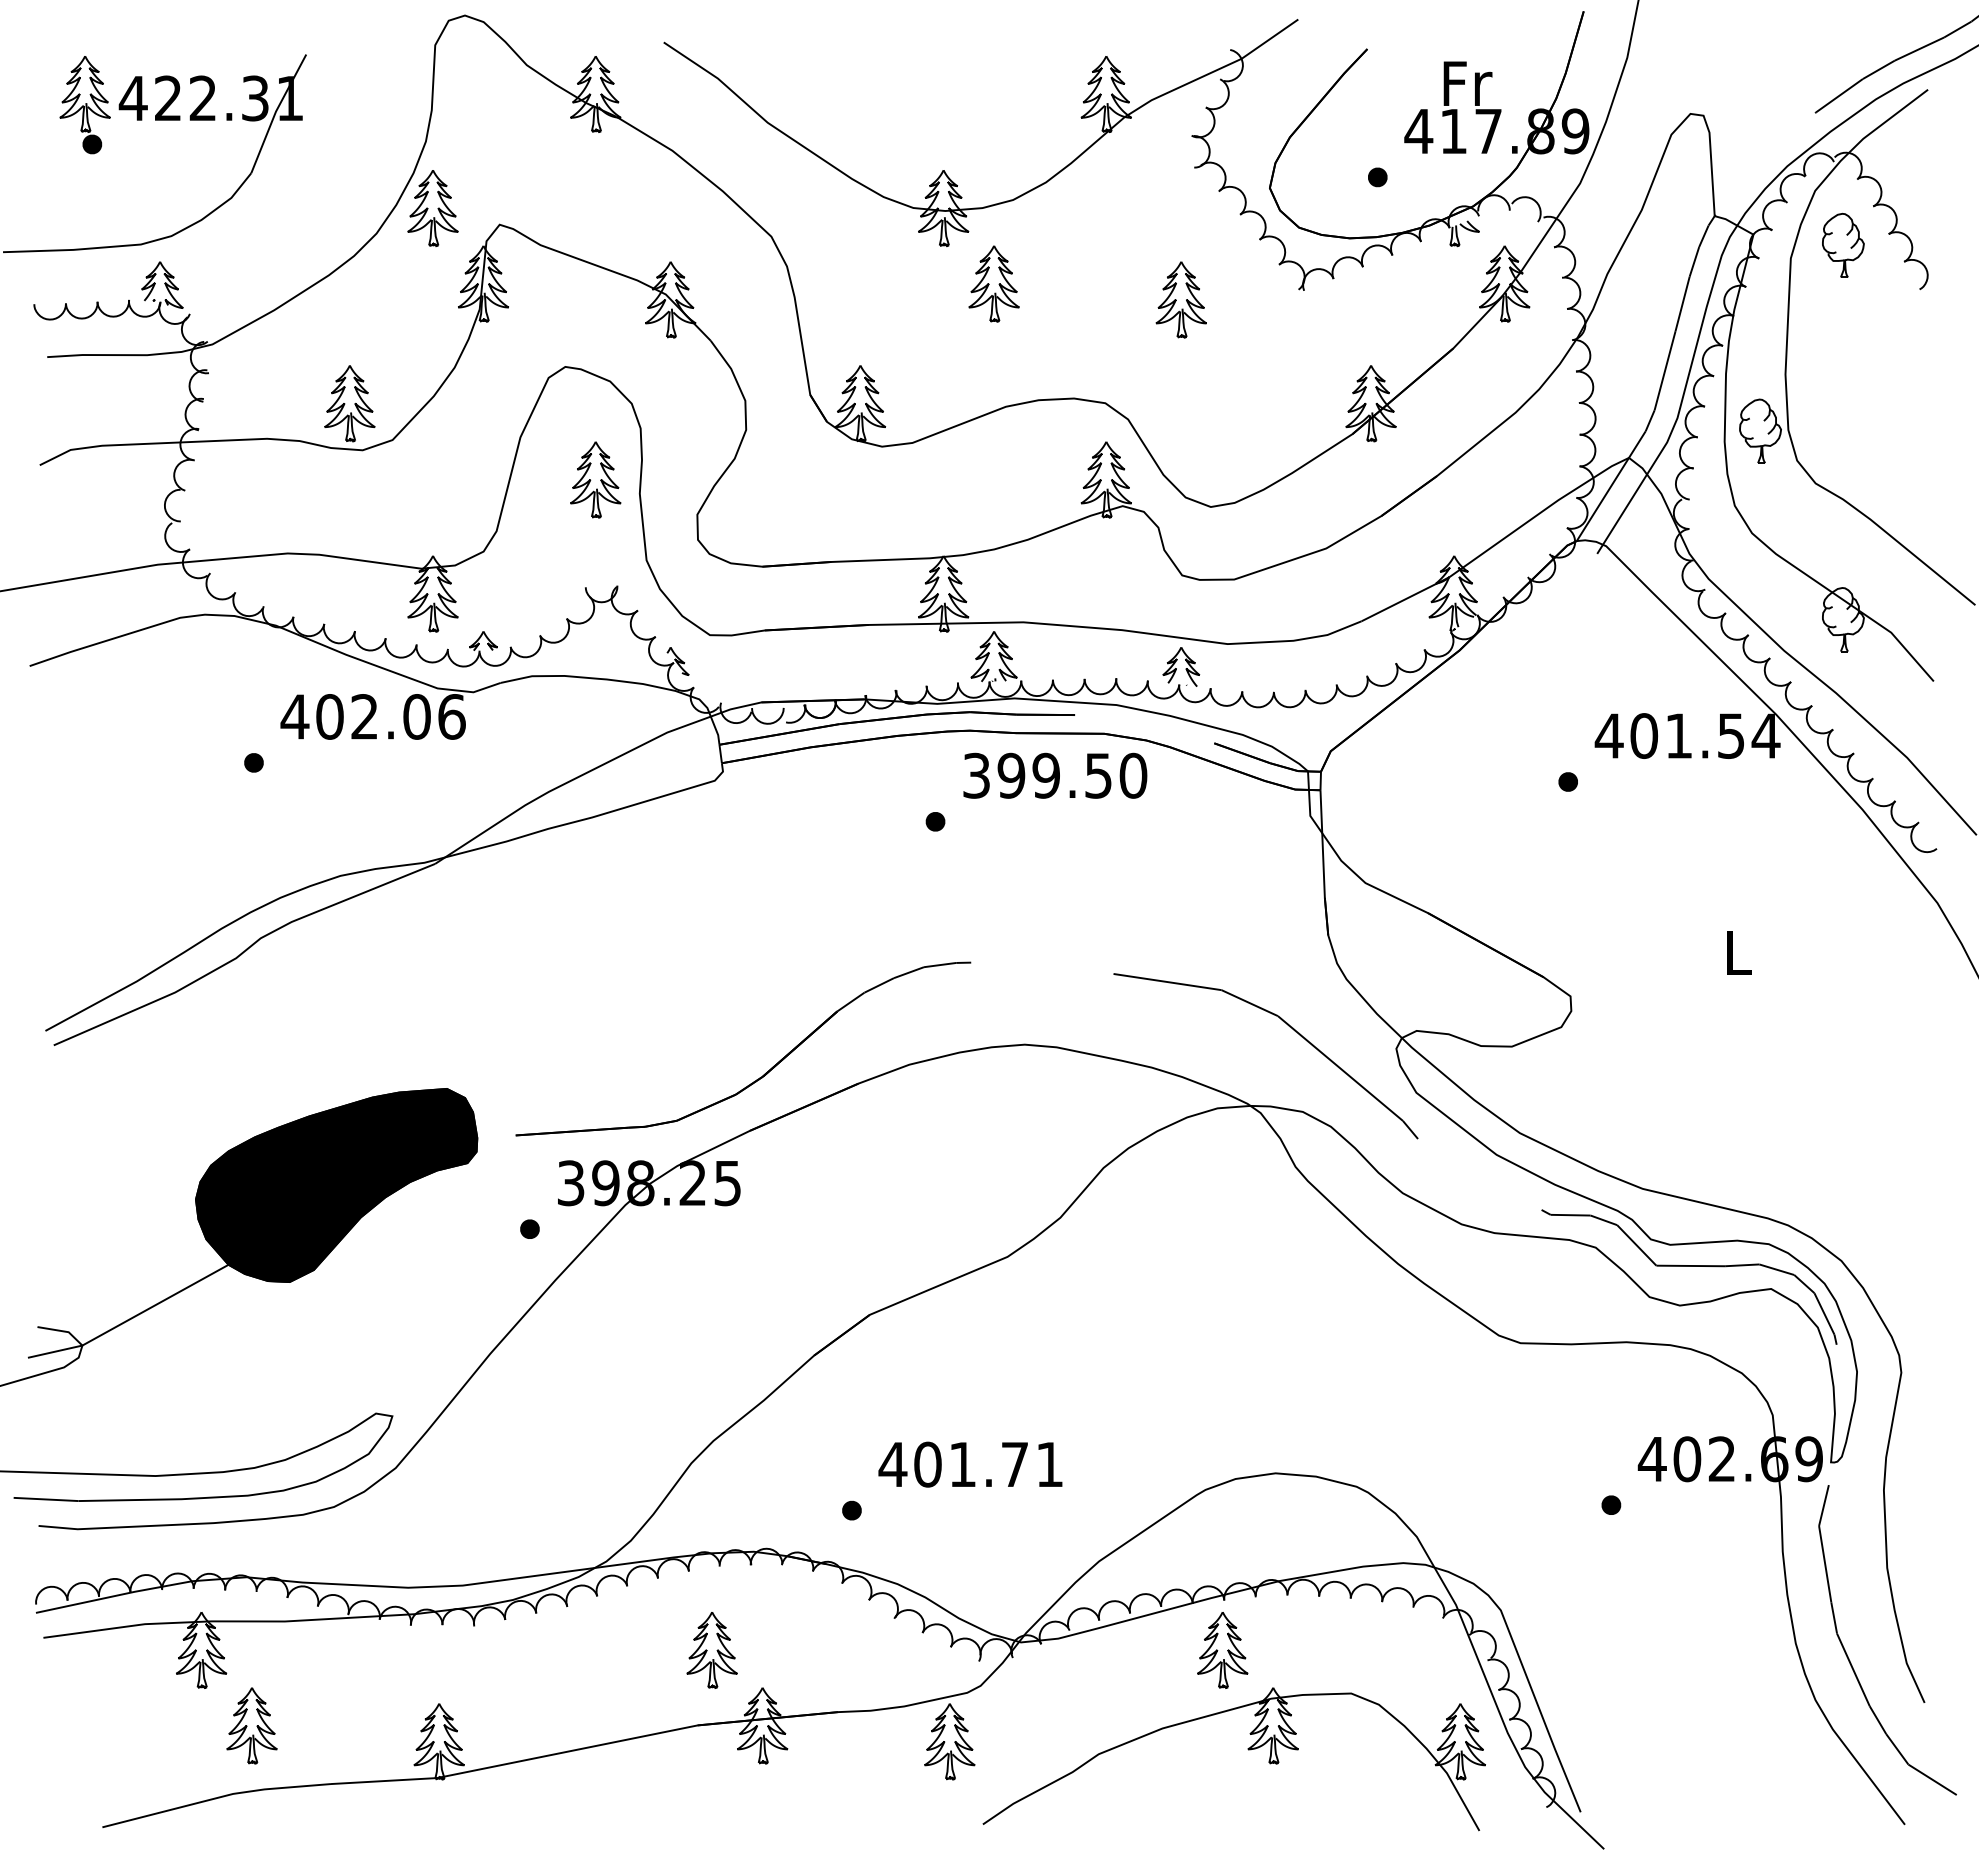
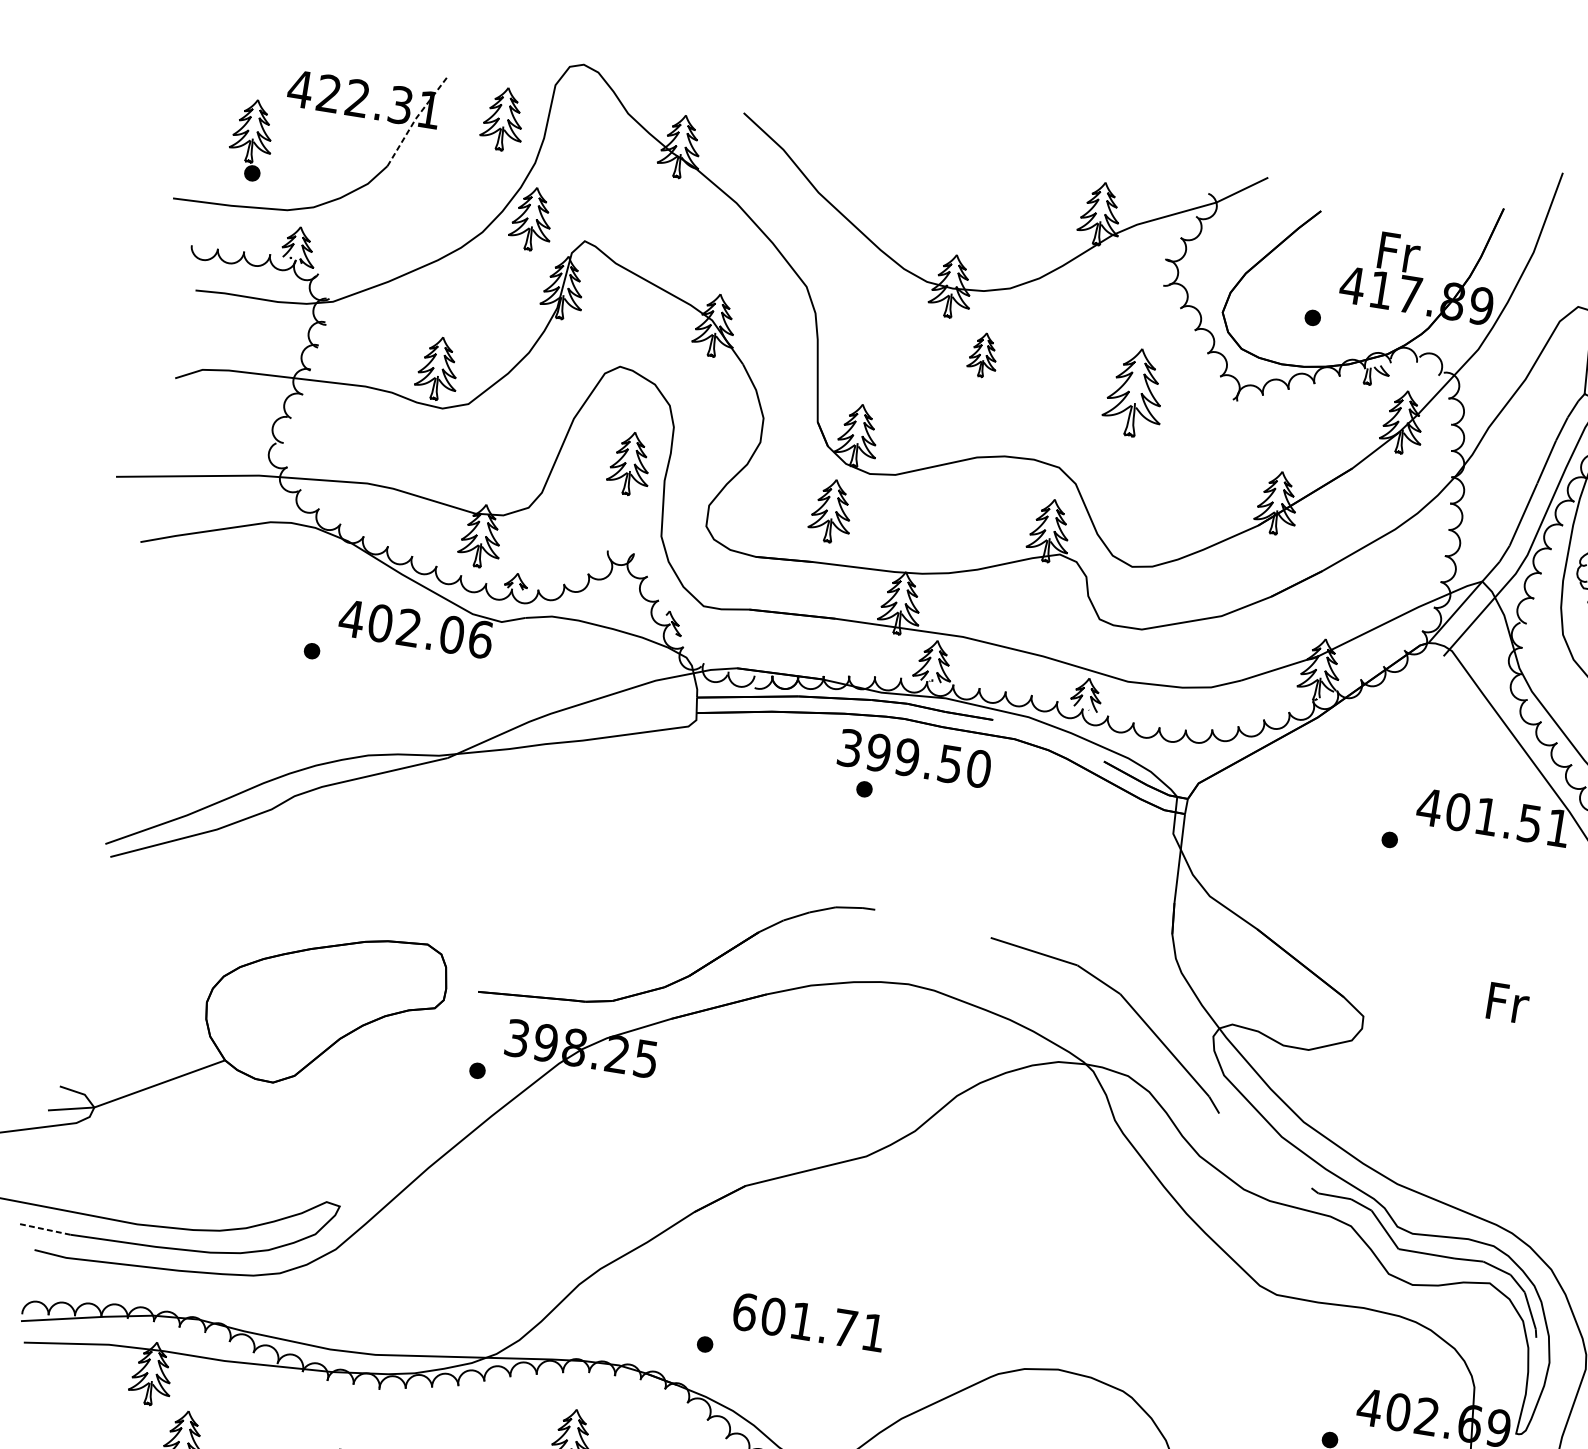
part: (379, 95) -> (503, 119), added
part: (84, 105) -> (251, 140), moved
line: (276, 111) -> (416, 118), solid -> dashed
part: (993, 283) -> (982, 354), size x0.7
part: (1180, 299) -> (1134, 392), size x1.4
part: (843, 497) -> (831, 510), added
text: (1765, 735) -> (1558, 827), 401.54 -> 401.51
text: (1055, 775) -> (914, 758), moved
text: (1739, 953) -> (1507, 1003), L -> Fr
fill: (336, 1185) -> (324, 1009), removed
text: (892, 1464) -> (744, 1311), 401.71 -> 601.71
line: (45, 1499) -> (43, 1229), solid -> dashed

